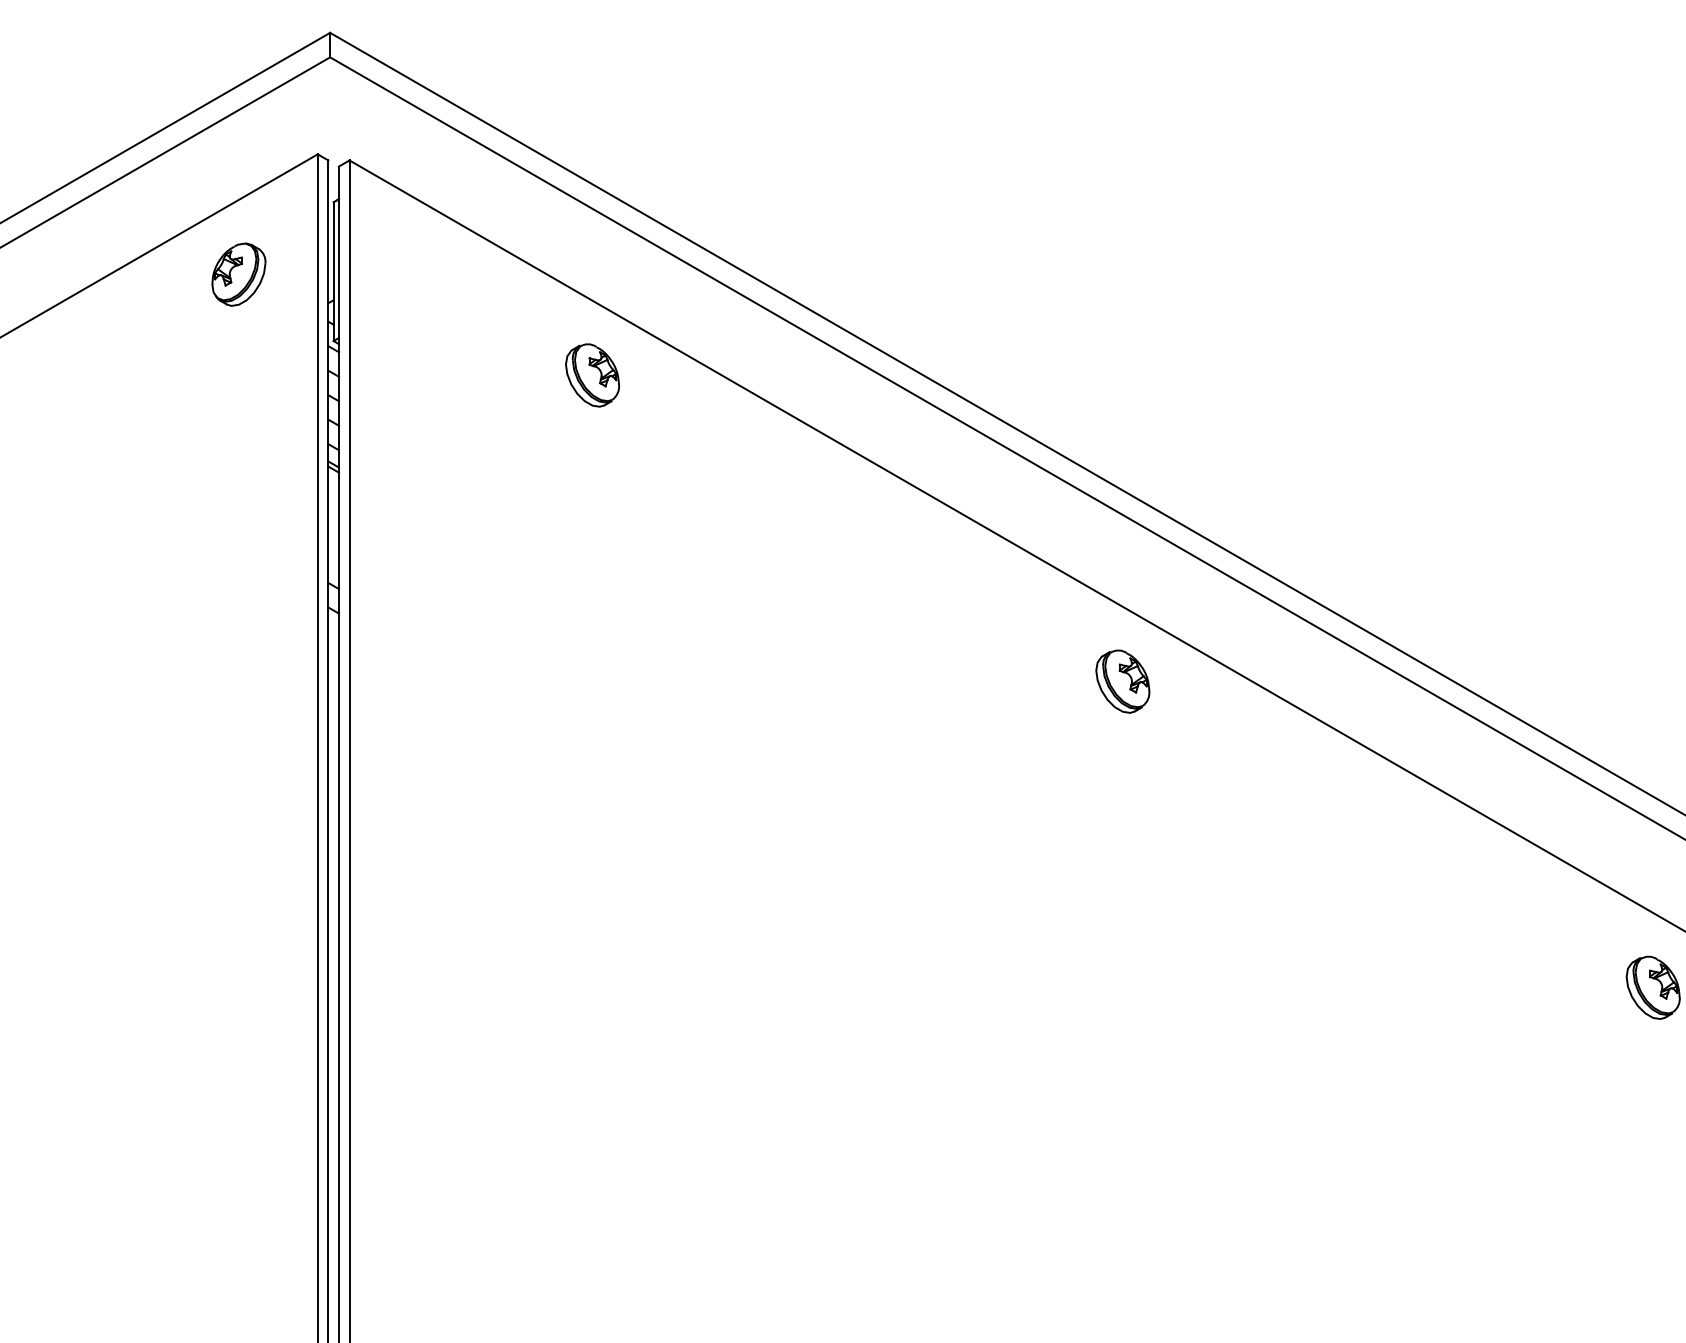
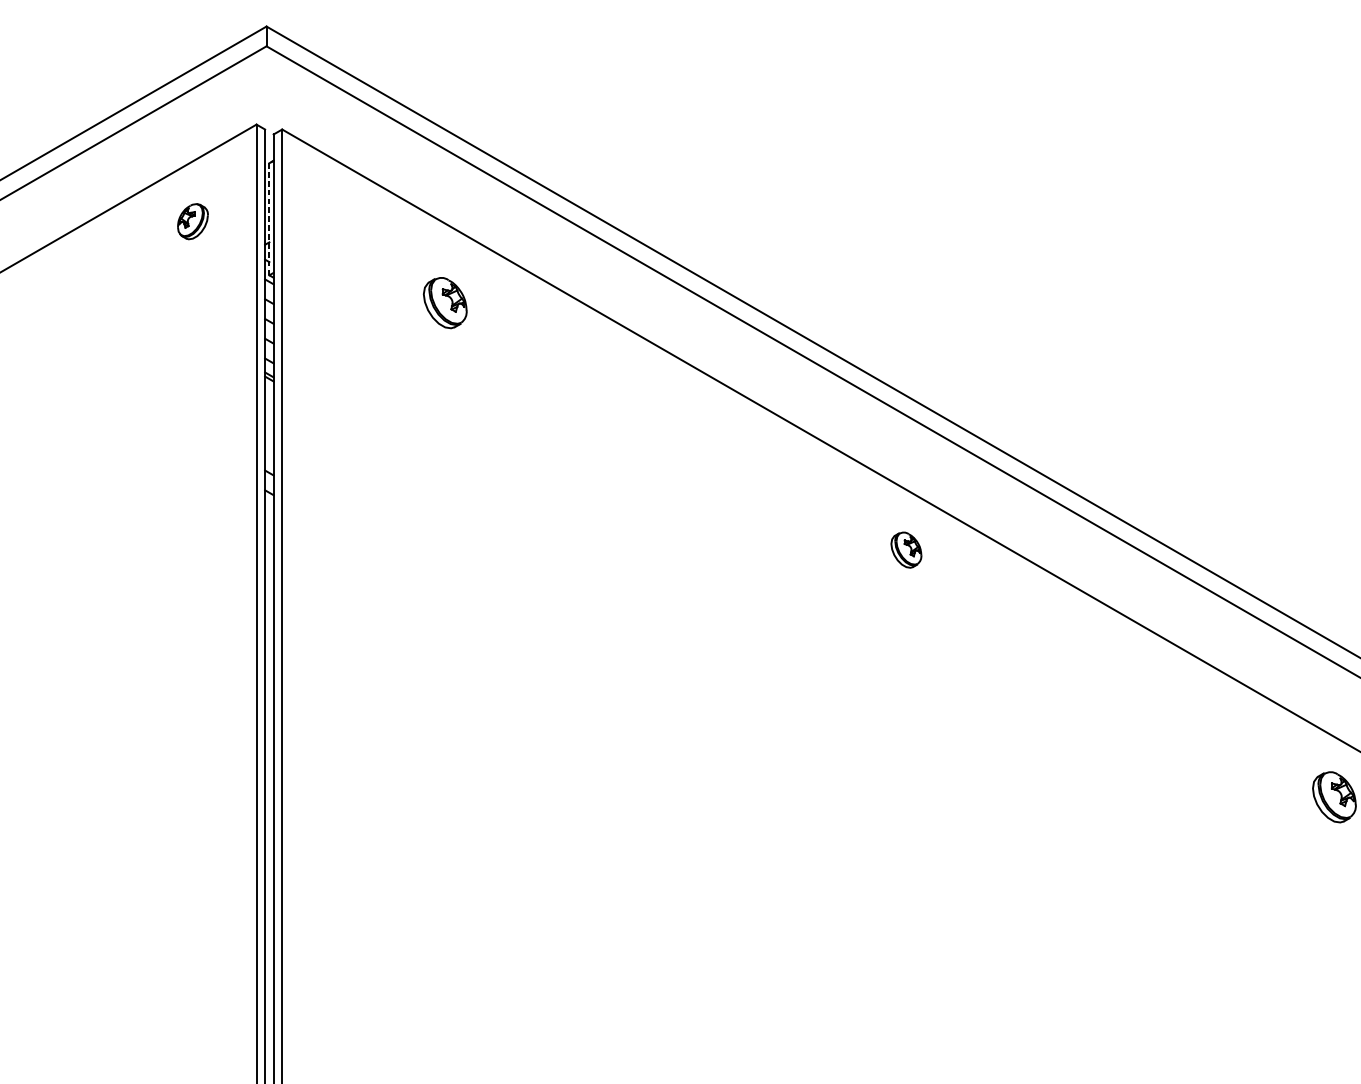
line: (333, 271) -> (269, 219), solid -> dashed
part: (238, 274) -> (192, 221), size x0.7
part: (592, 375) -> (445, 303), moved
part: (1122, 681) -> (906, 550), size x0.7

